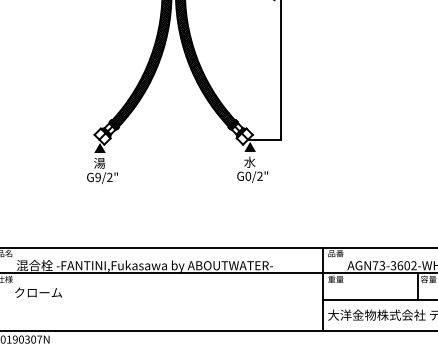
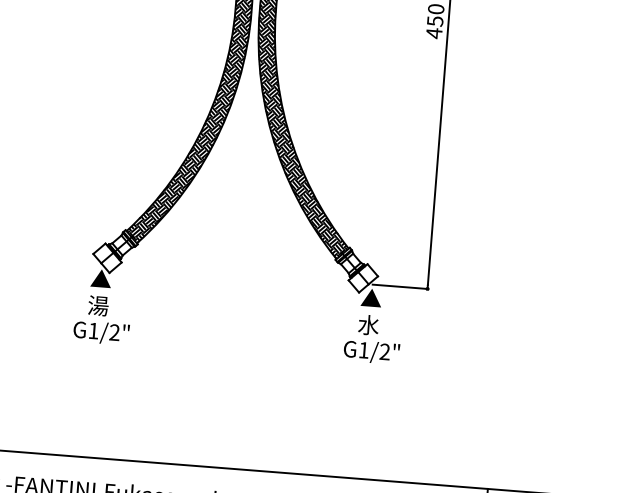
text: (248, 175) -> (364, 348), G0/2" -> G1/2"
text: (97, 176) -> (92, 329), G9/2" -> G1/2"

